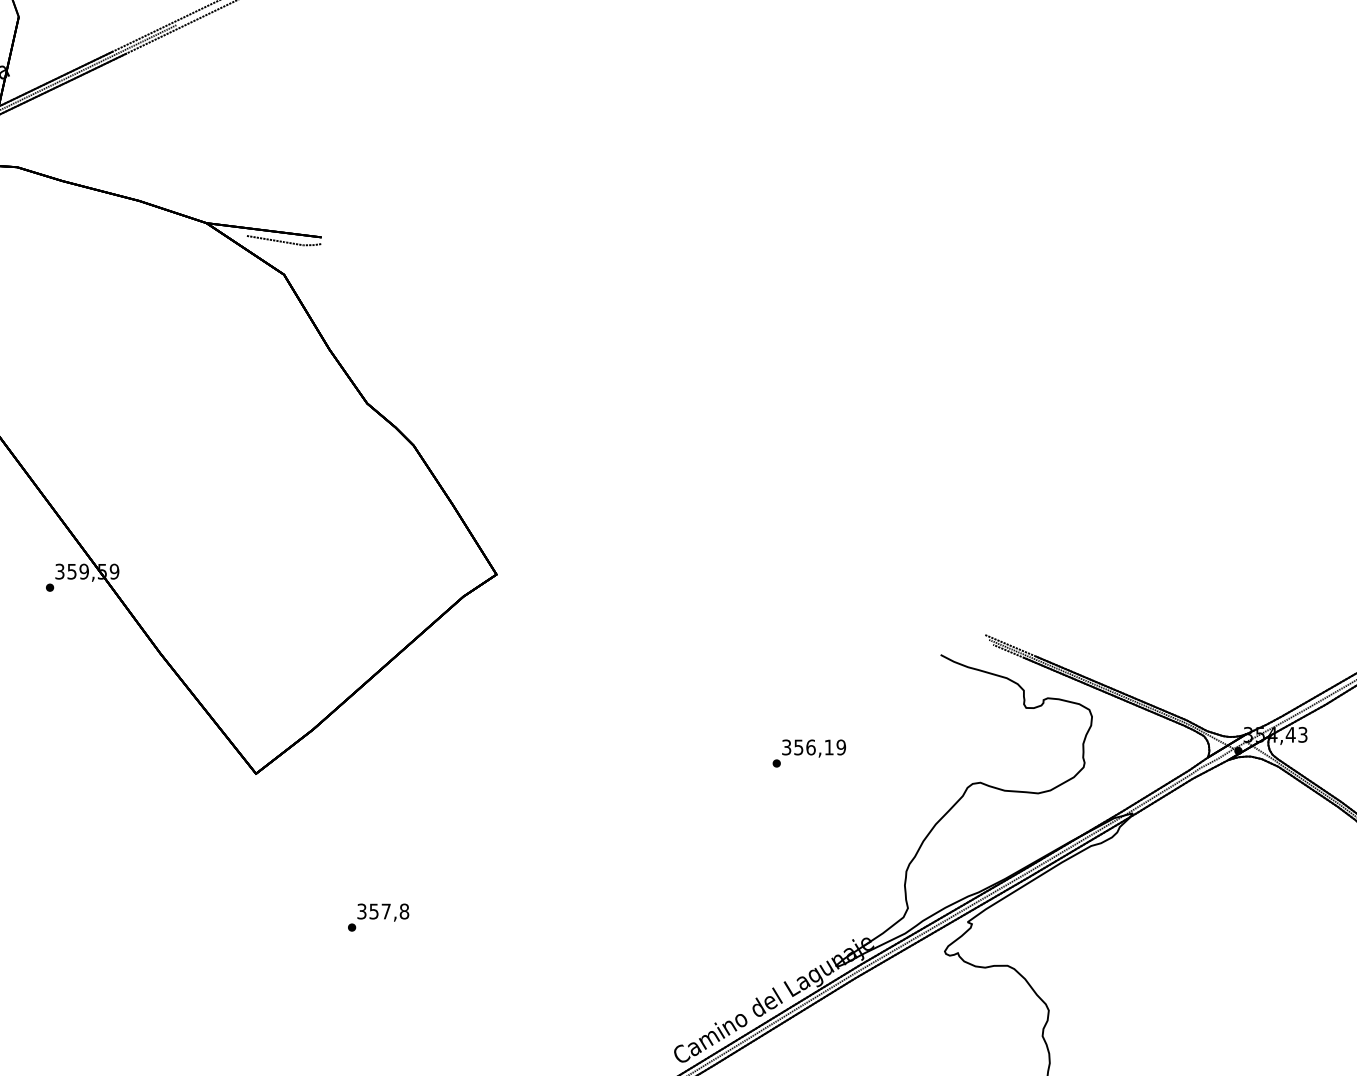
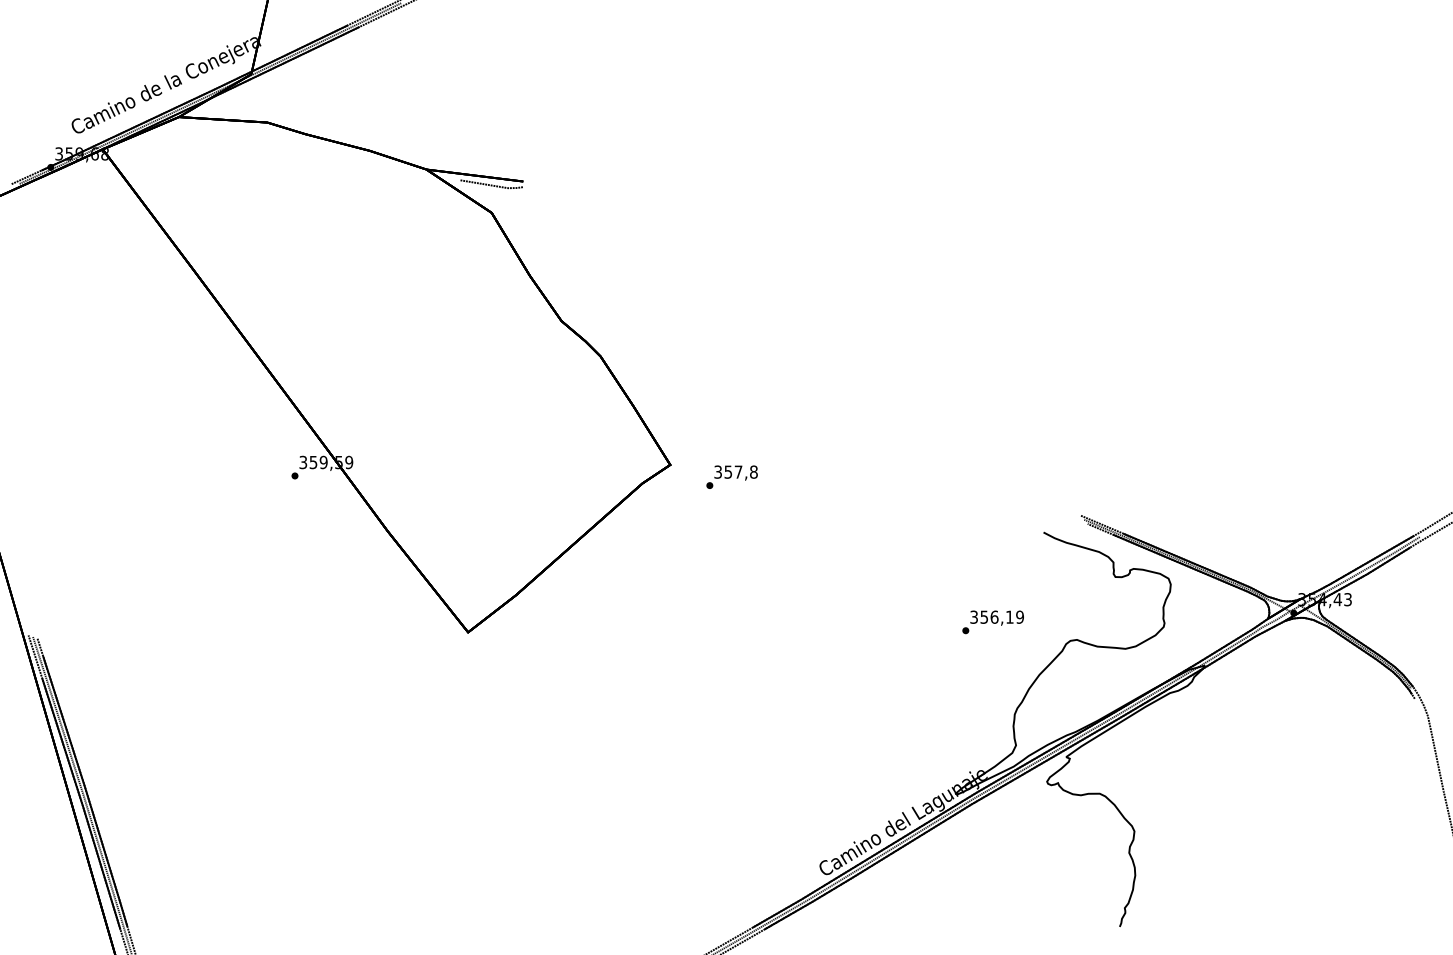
text: (808, 753) -> (992, 622), moved
text: (377, 916) -> (731, 476), moved

